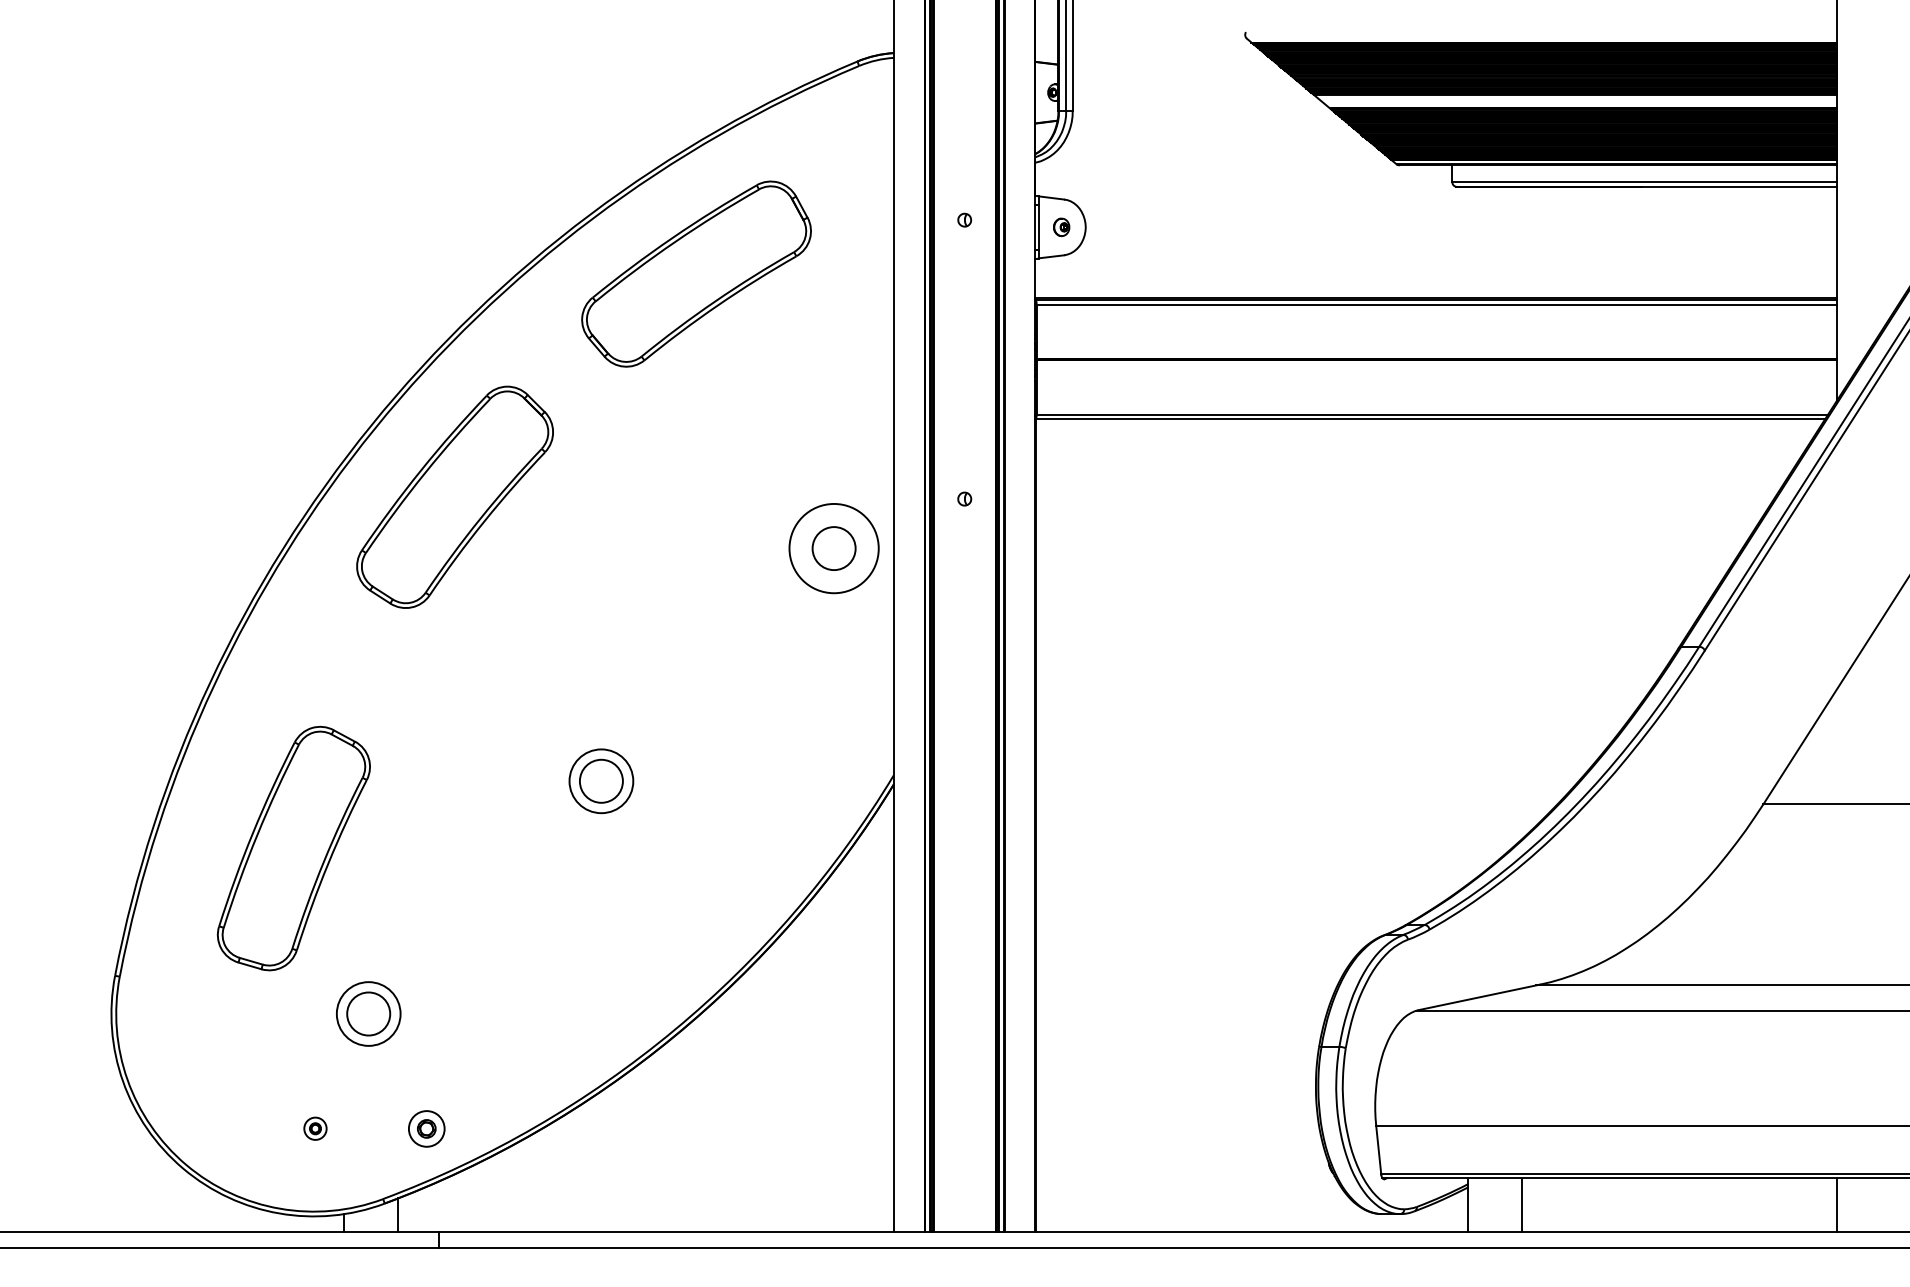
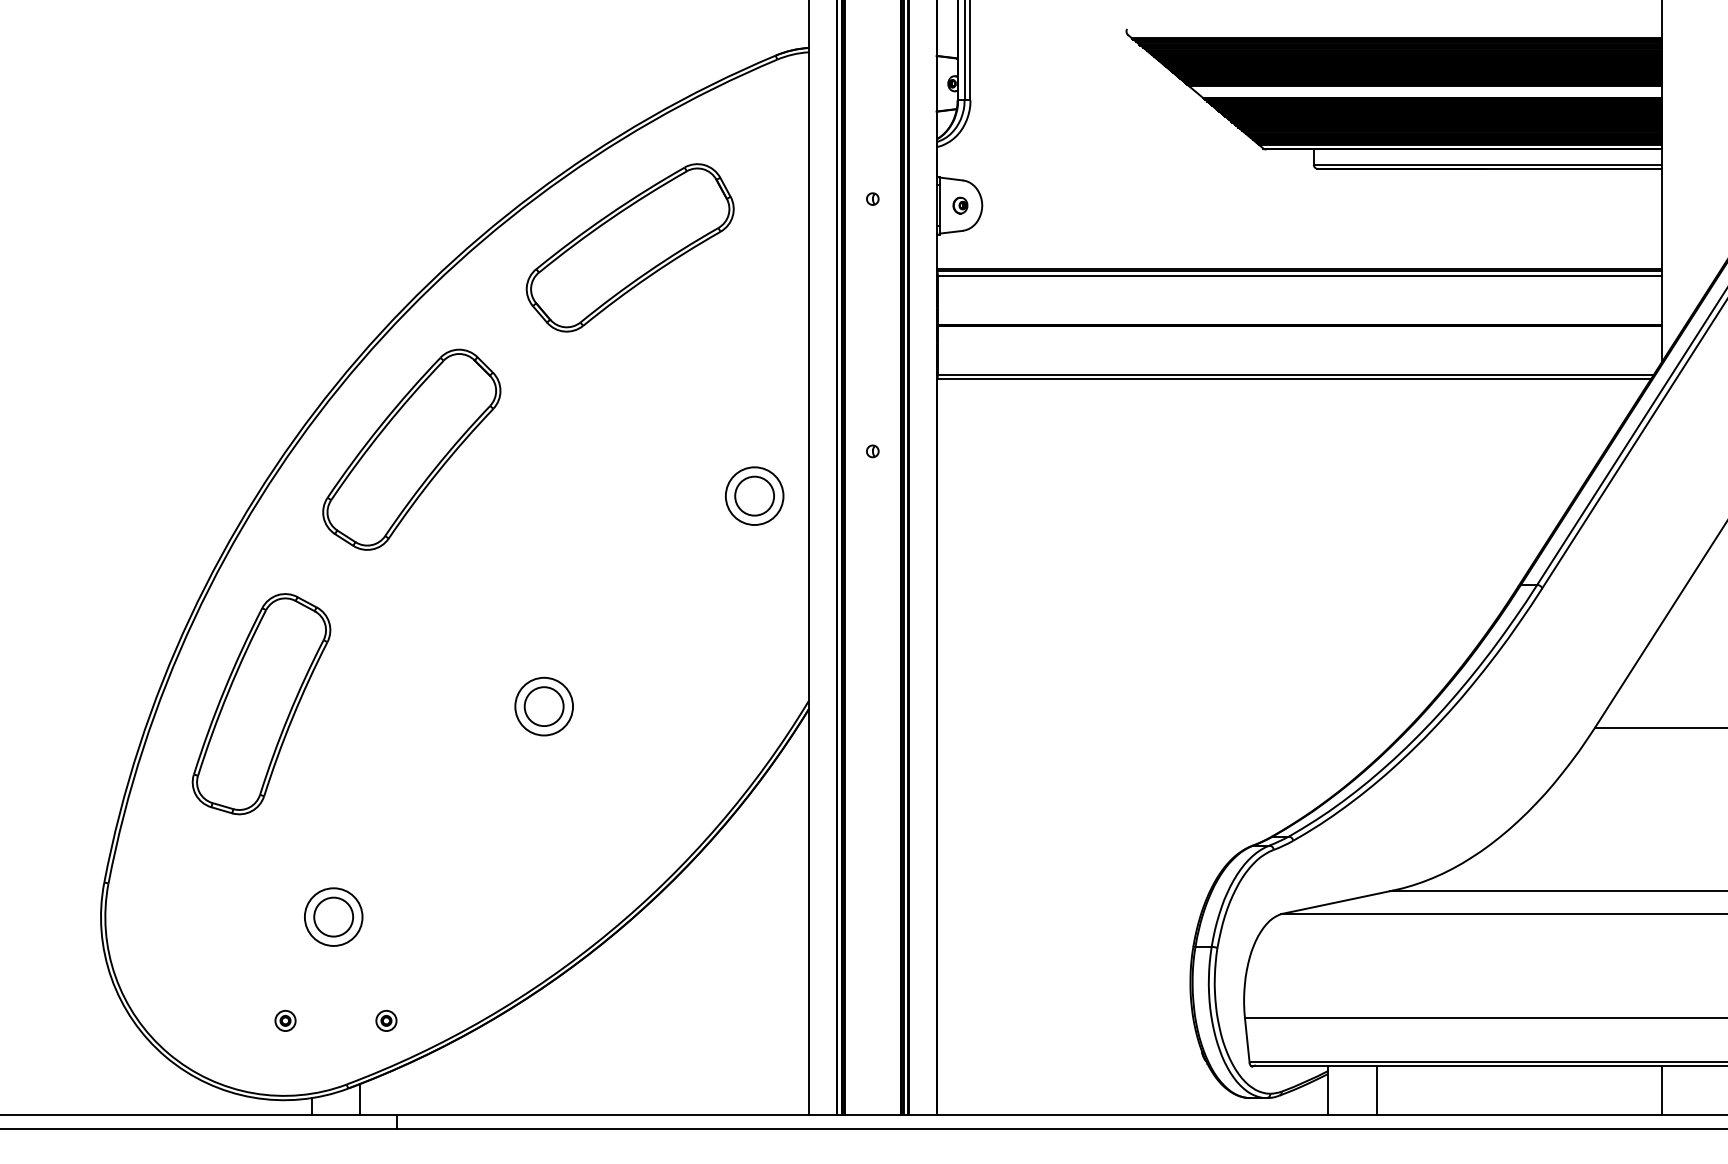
circle: (834, 548) -> (755, 496), size x0.71
part: (293, 848) -> (261, 704), moved
part: (427, 1128) -> (386, 1020), size x0.62

